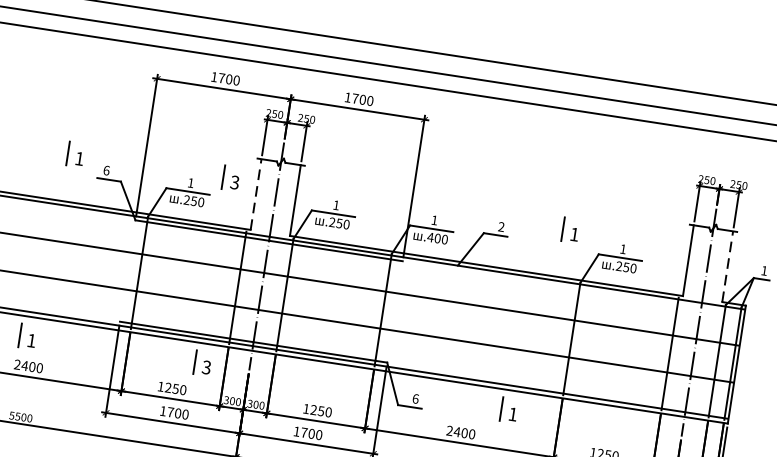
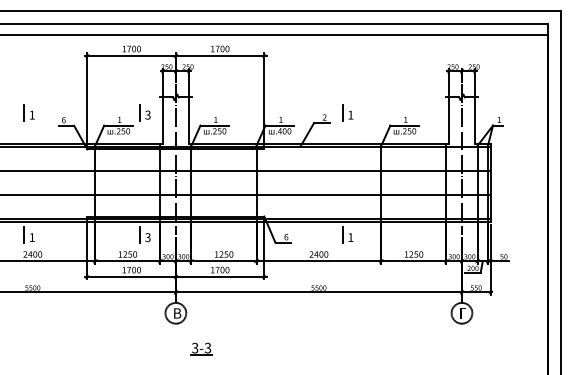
part: (74, 153) -> (28, 112), moved
line: (255, 193) -> (162, 120), dashed -> solid
part: (570, 229) -> (347, 112), moved
line: (727, 266) -> (474, 120), dashed -> solid

